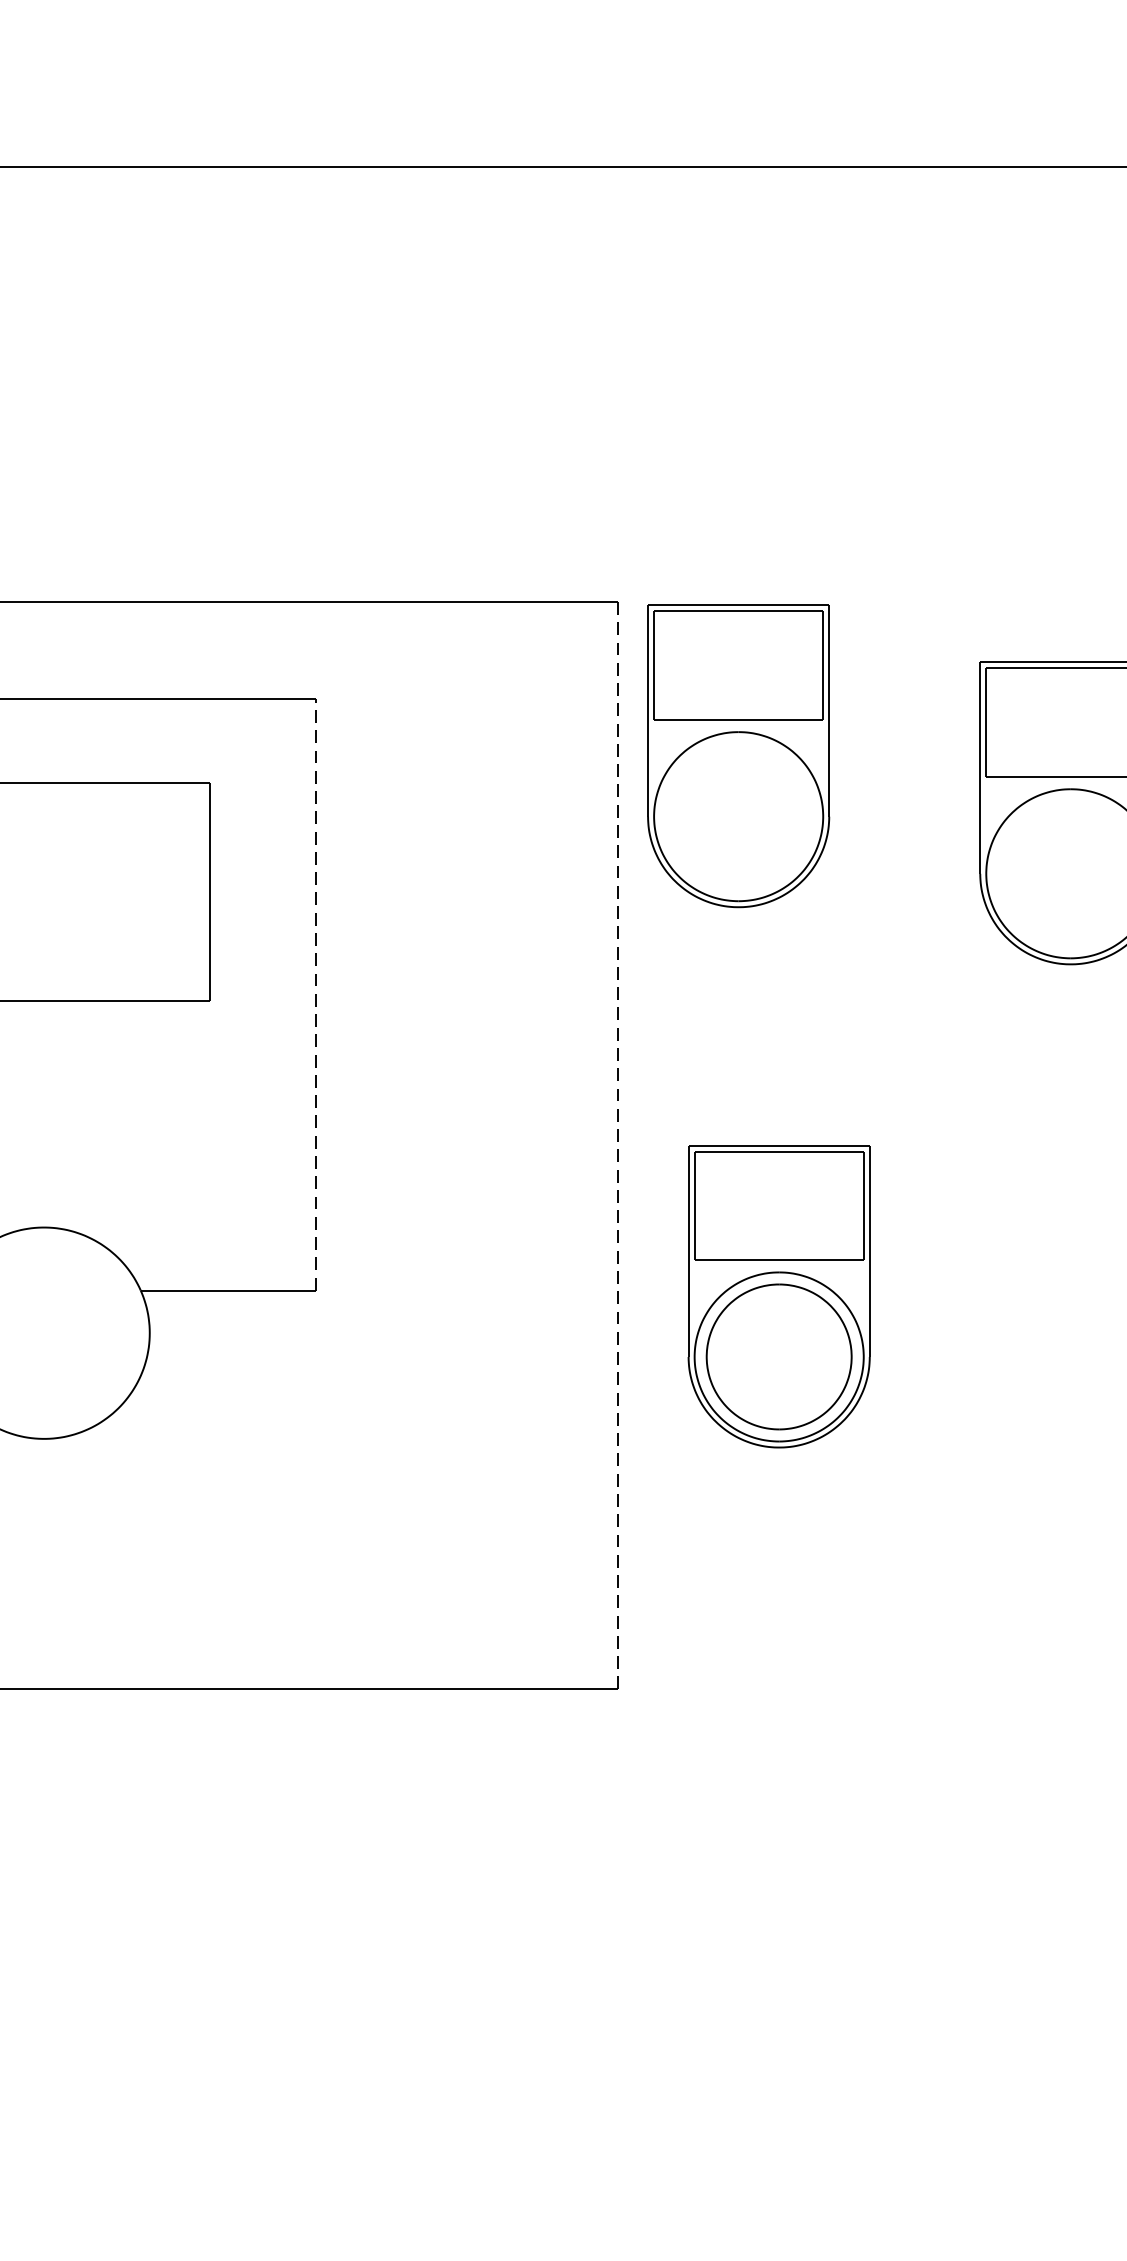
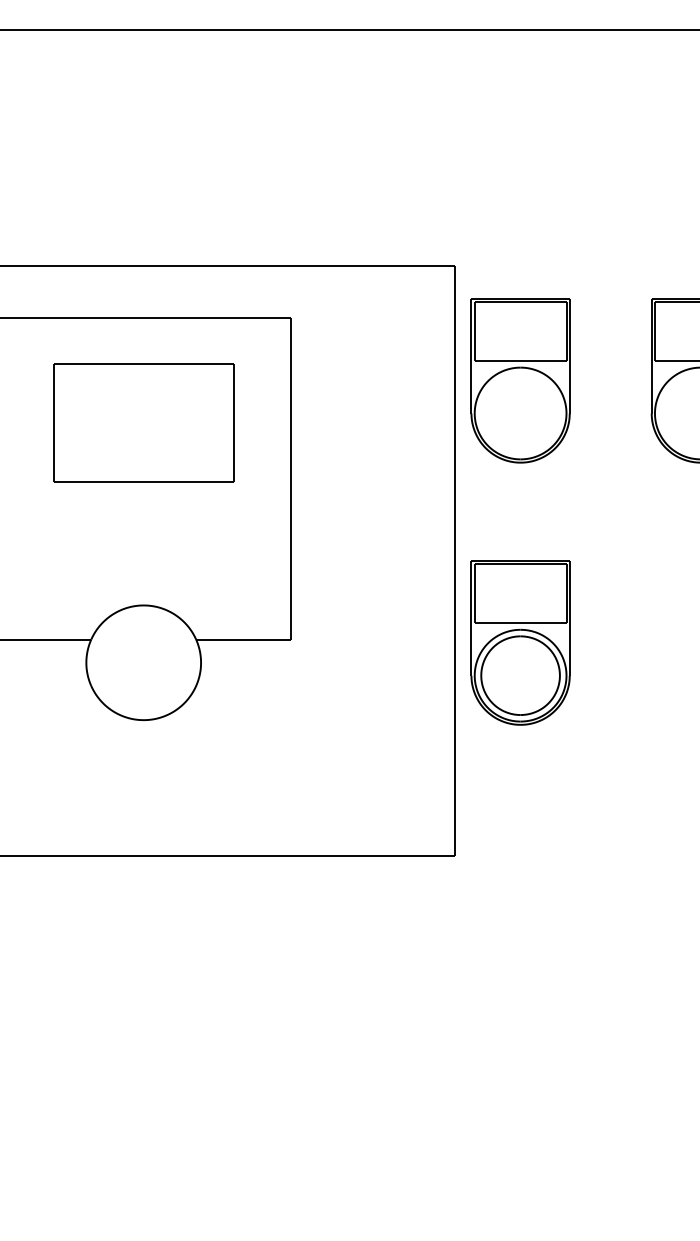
part: (738, 755) -> (520, 380), moved
line: (316, 995) -> (291, 479), dashed -> solid
line: (618, 1146) -> (455, 561), dashed -> solid
part: (778, 1295) -> (520, 642), moved

